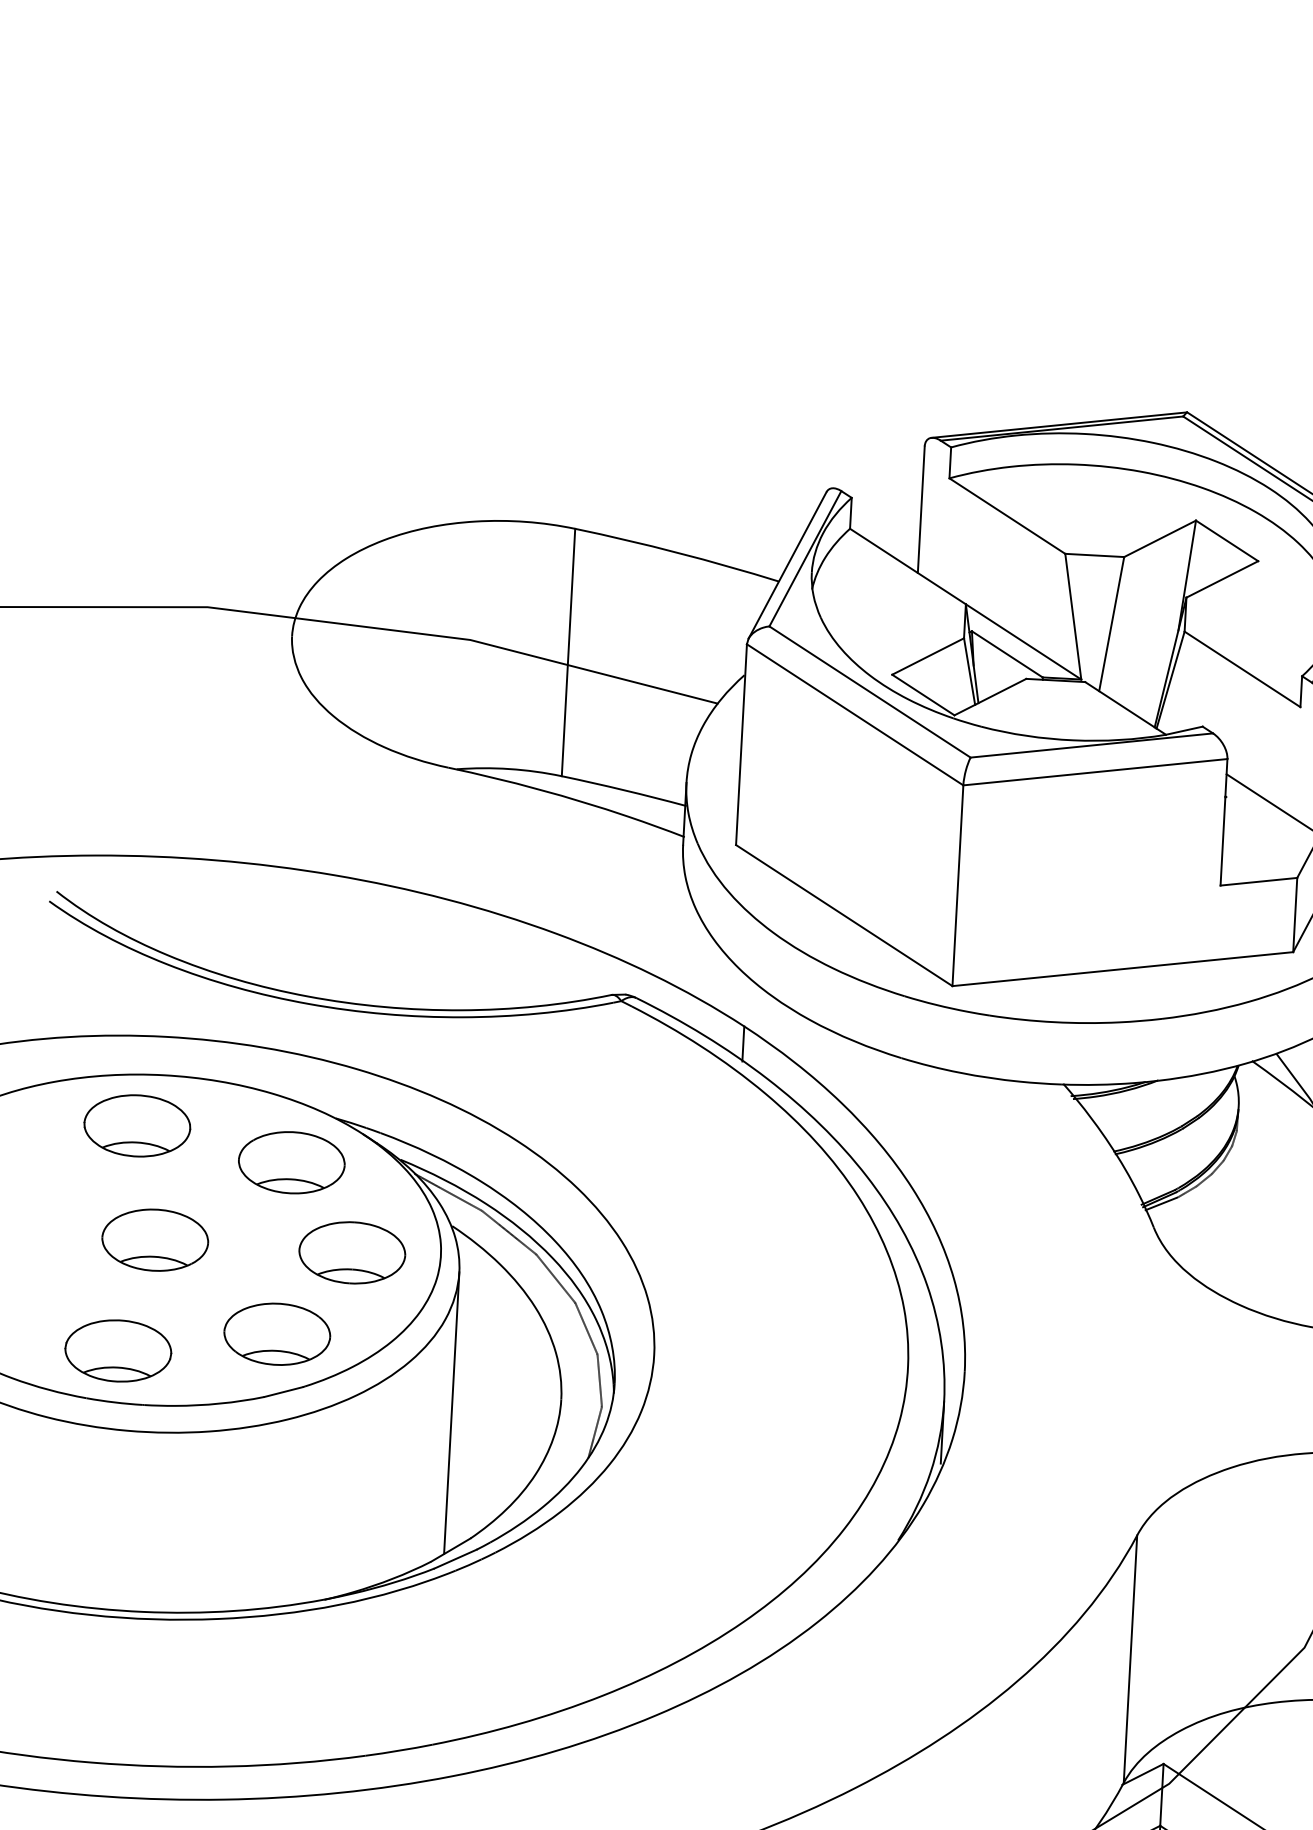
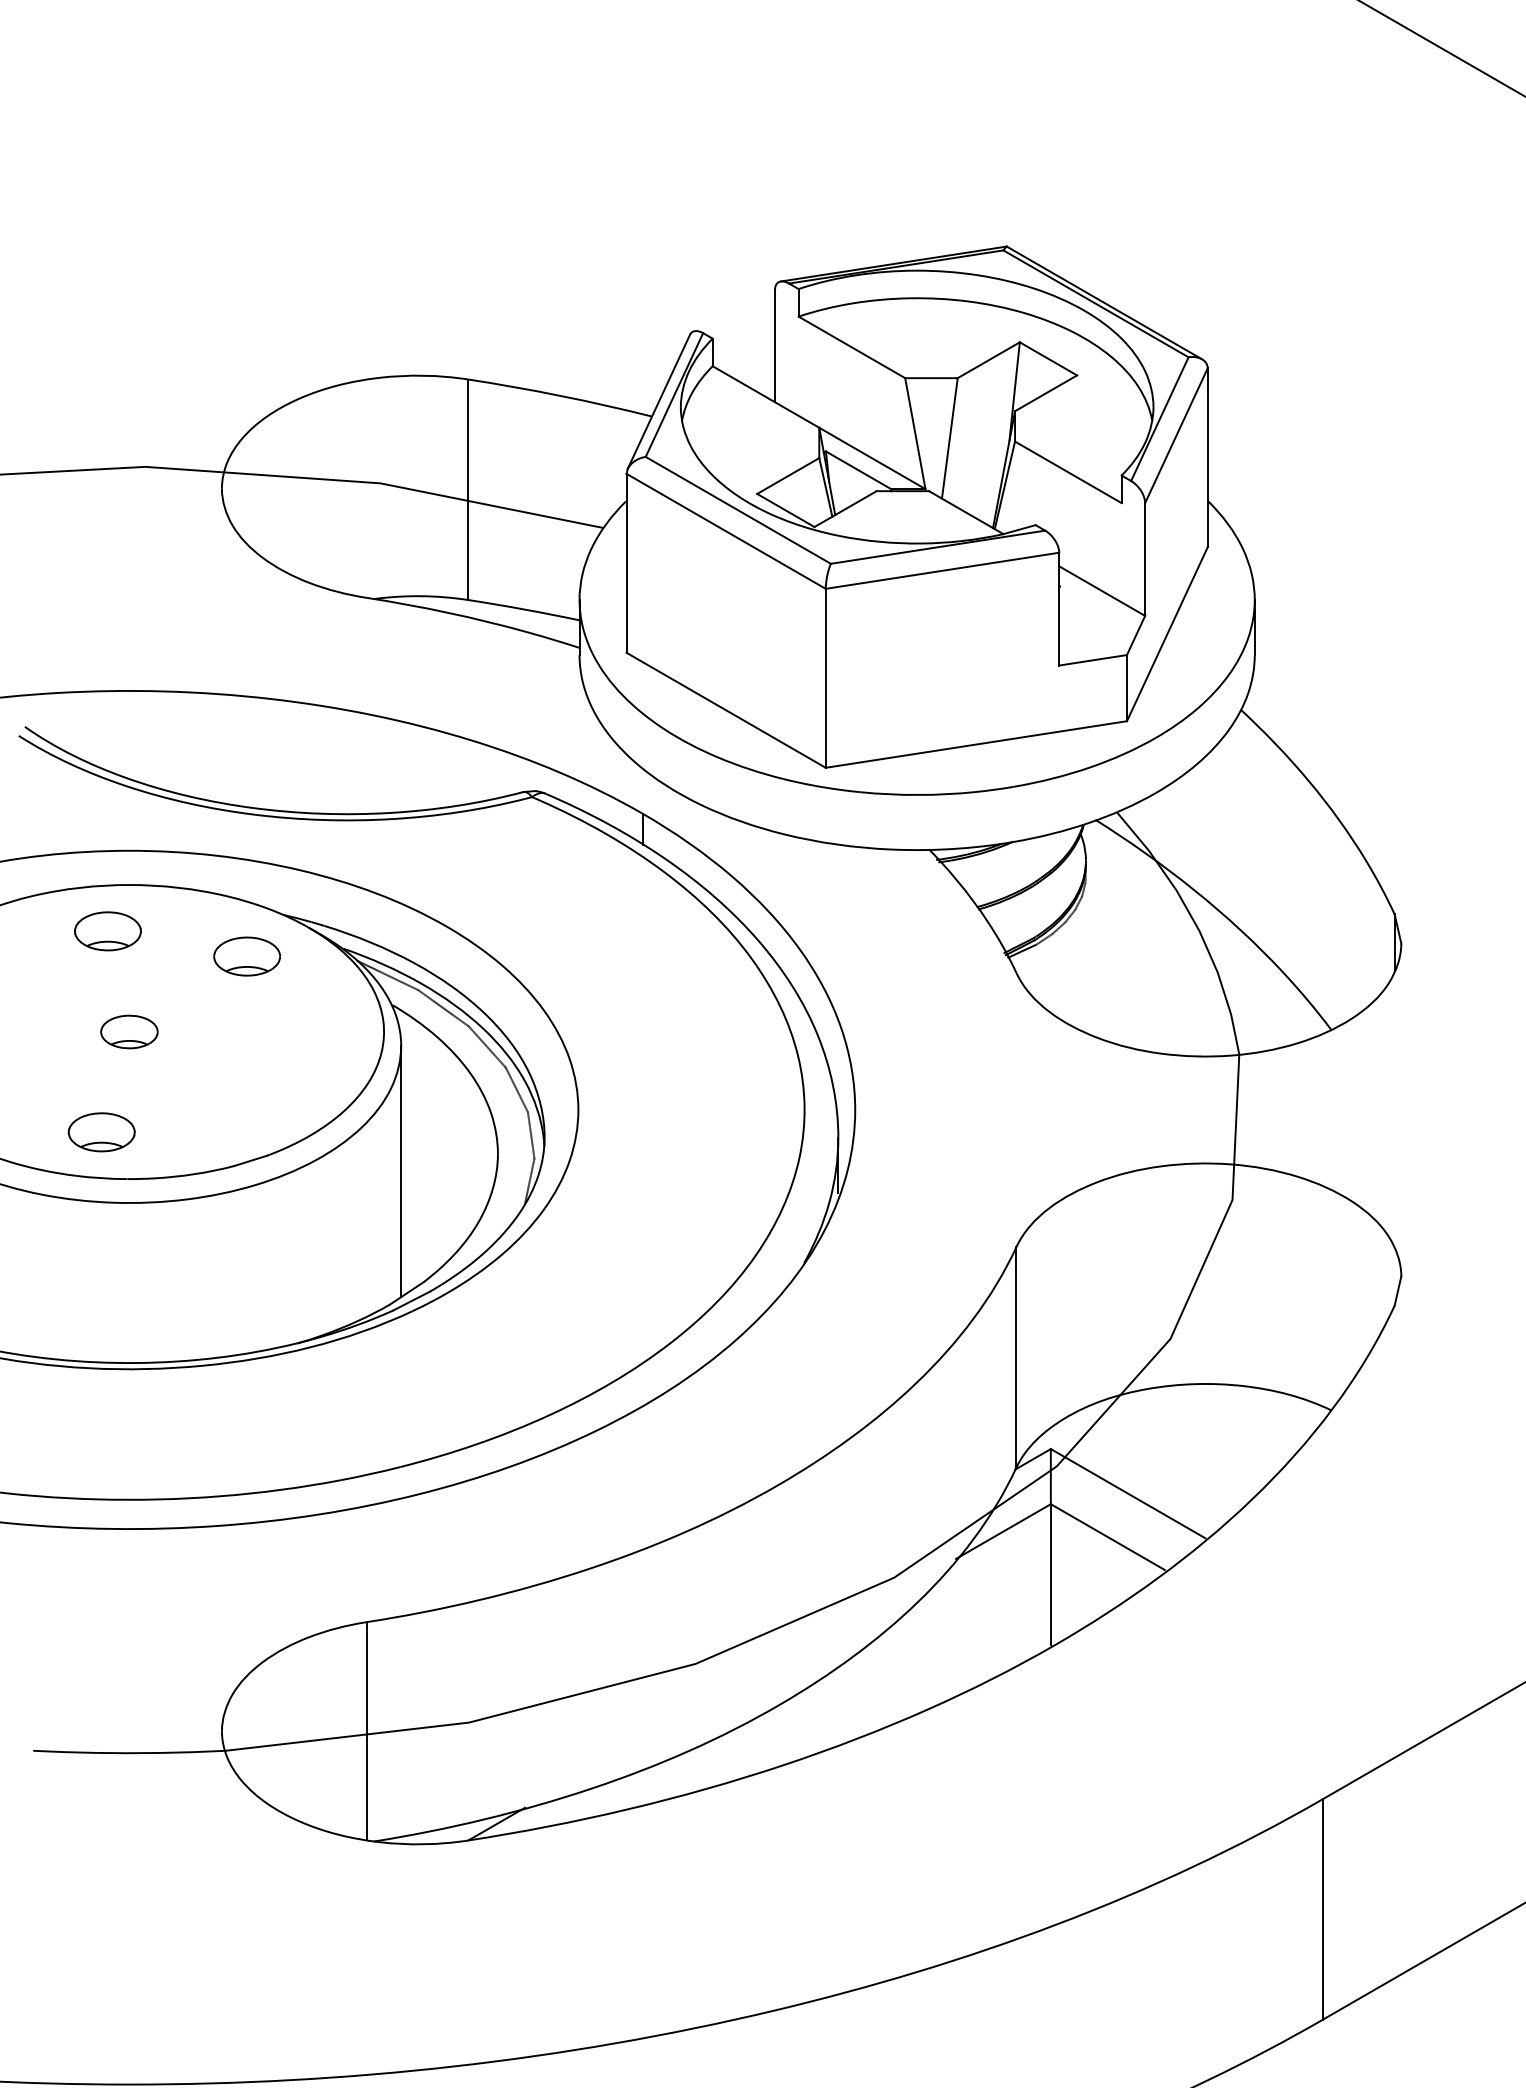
part: (136, 1126) -> (107, 931), size x0.7
part: (292, 1162) -> (247, 956), size x0.7
part: (155, 1239) -> (129, 1031), size x0.6
part: (352, 1252) -> (305, 1033), removed
part: (277, 1333) -> (242, 1109), removed
part: (117, 1351) -> (101, 1132), size x0.7

